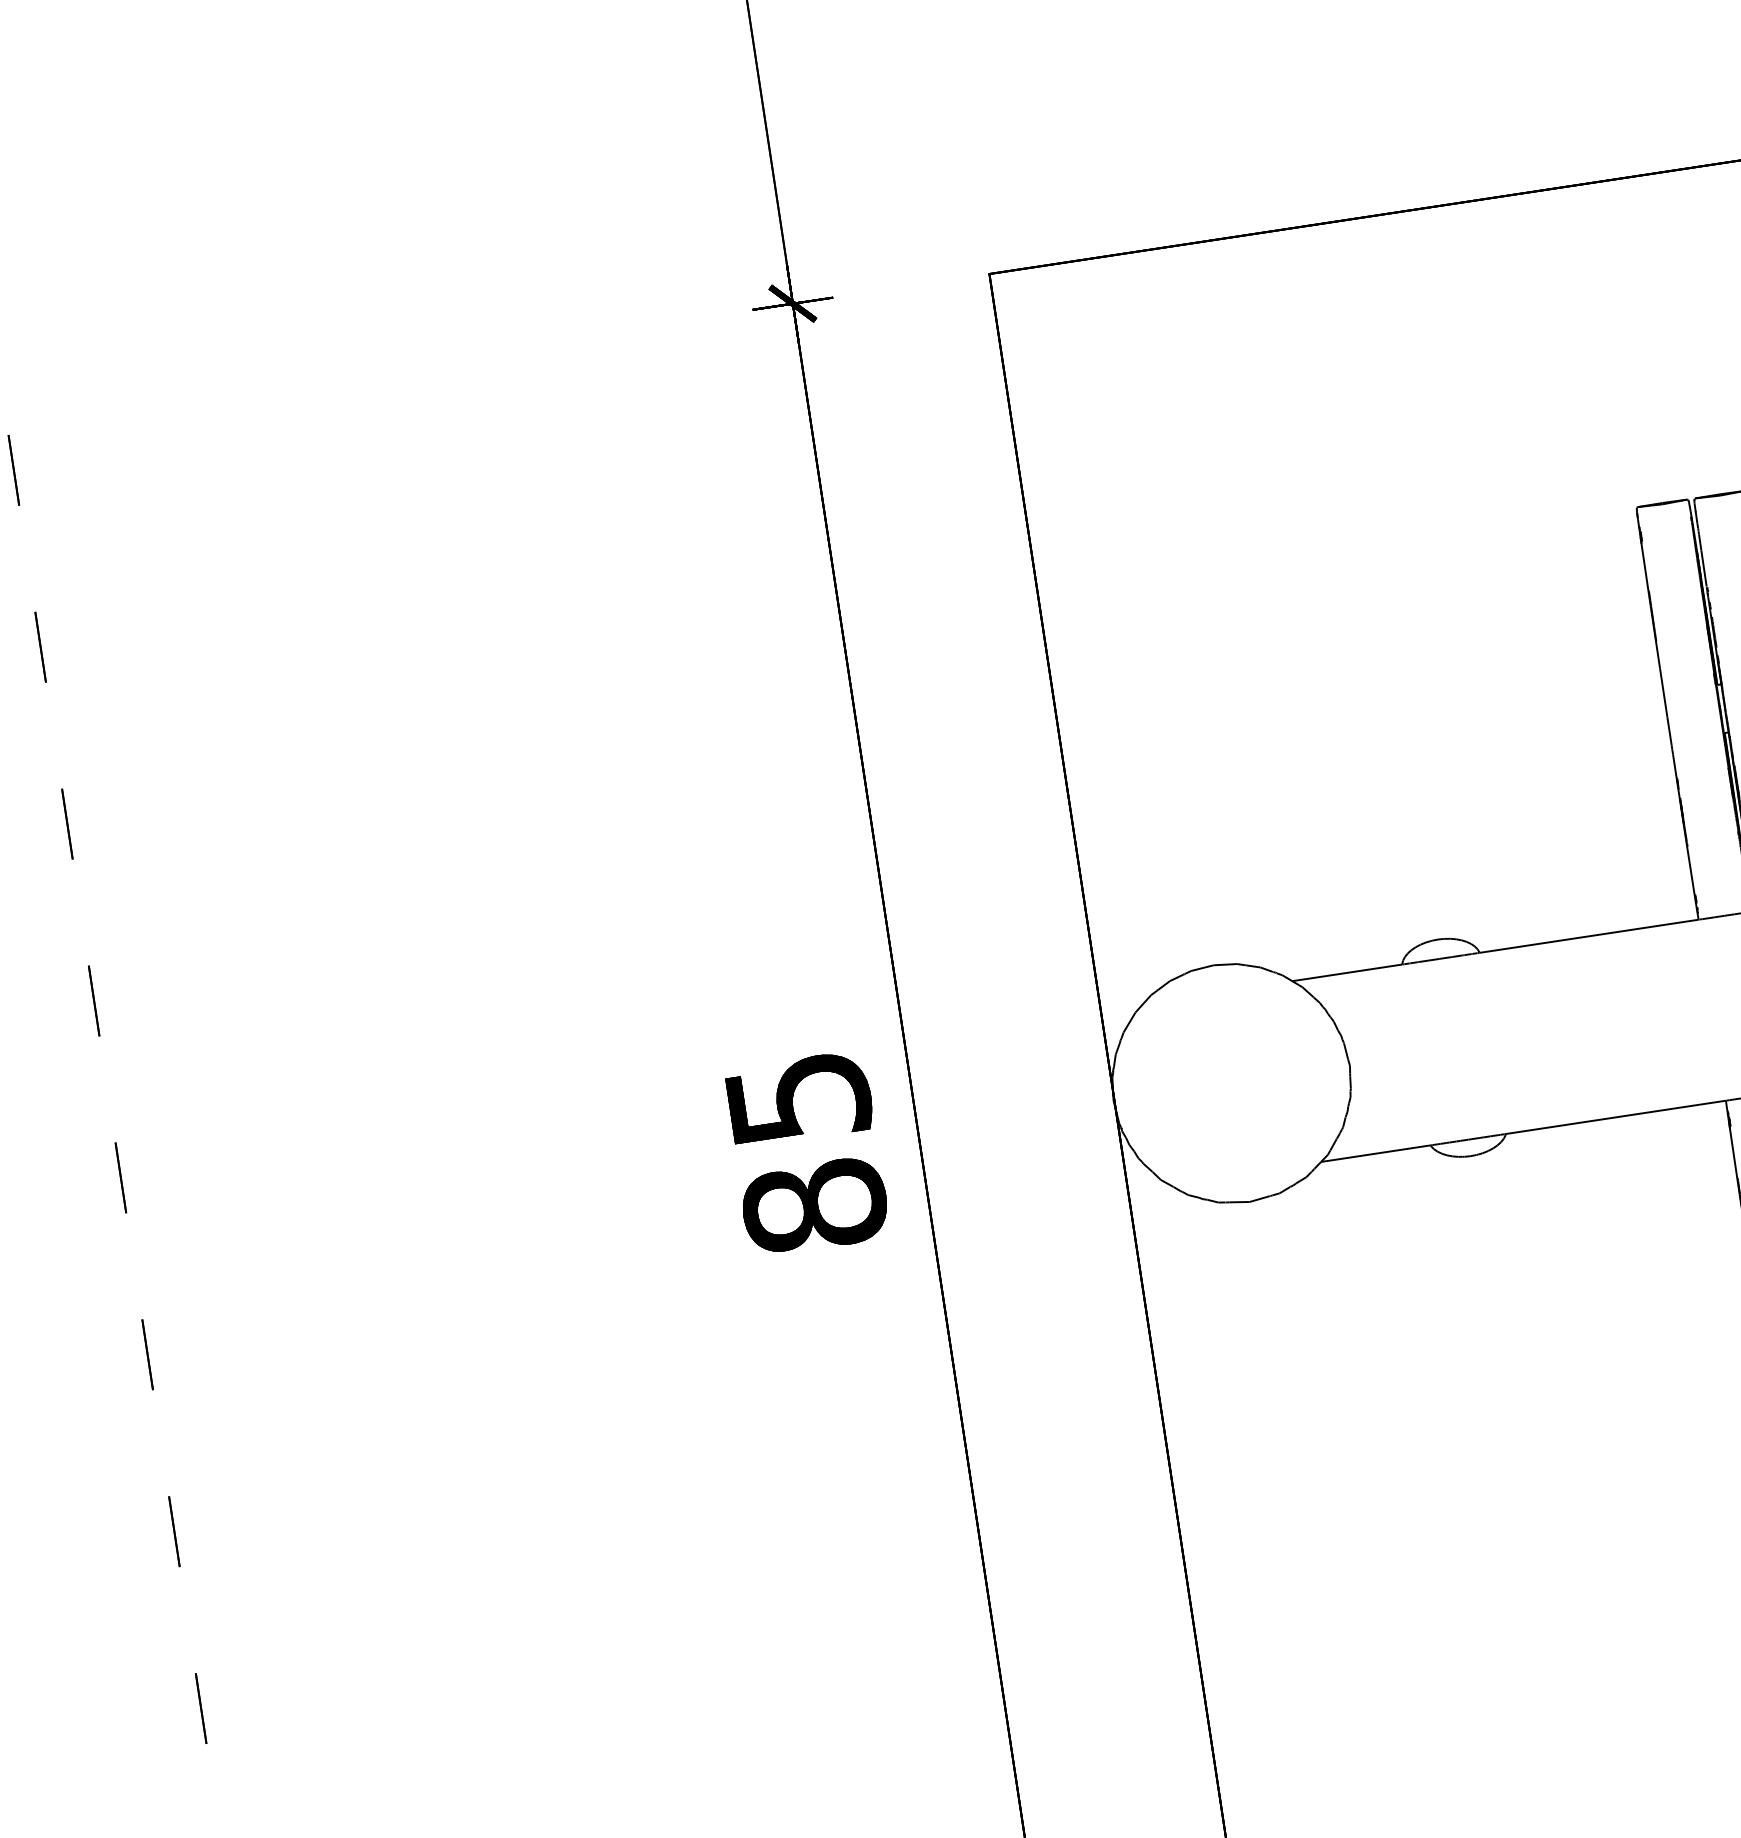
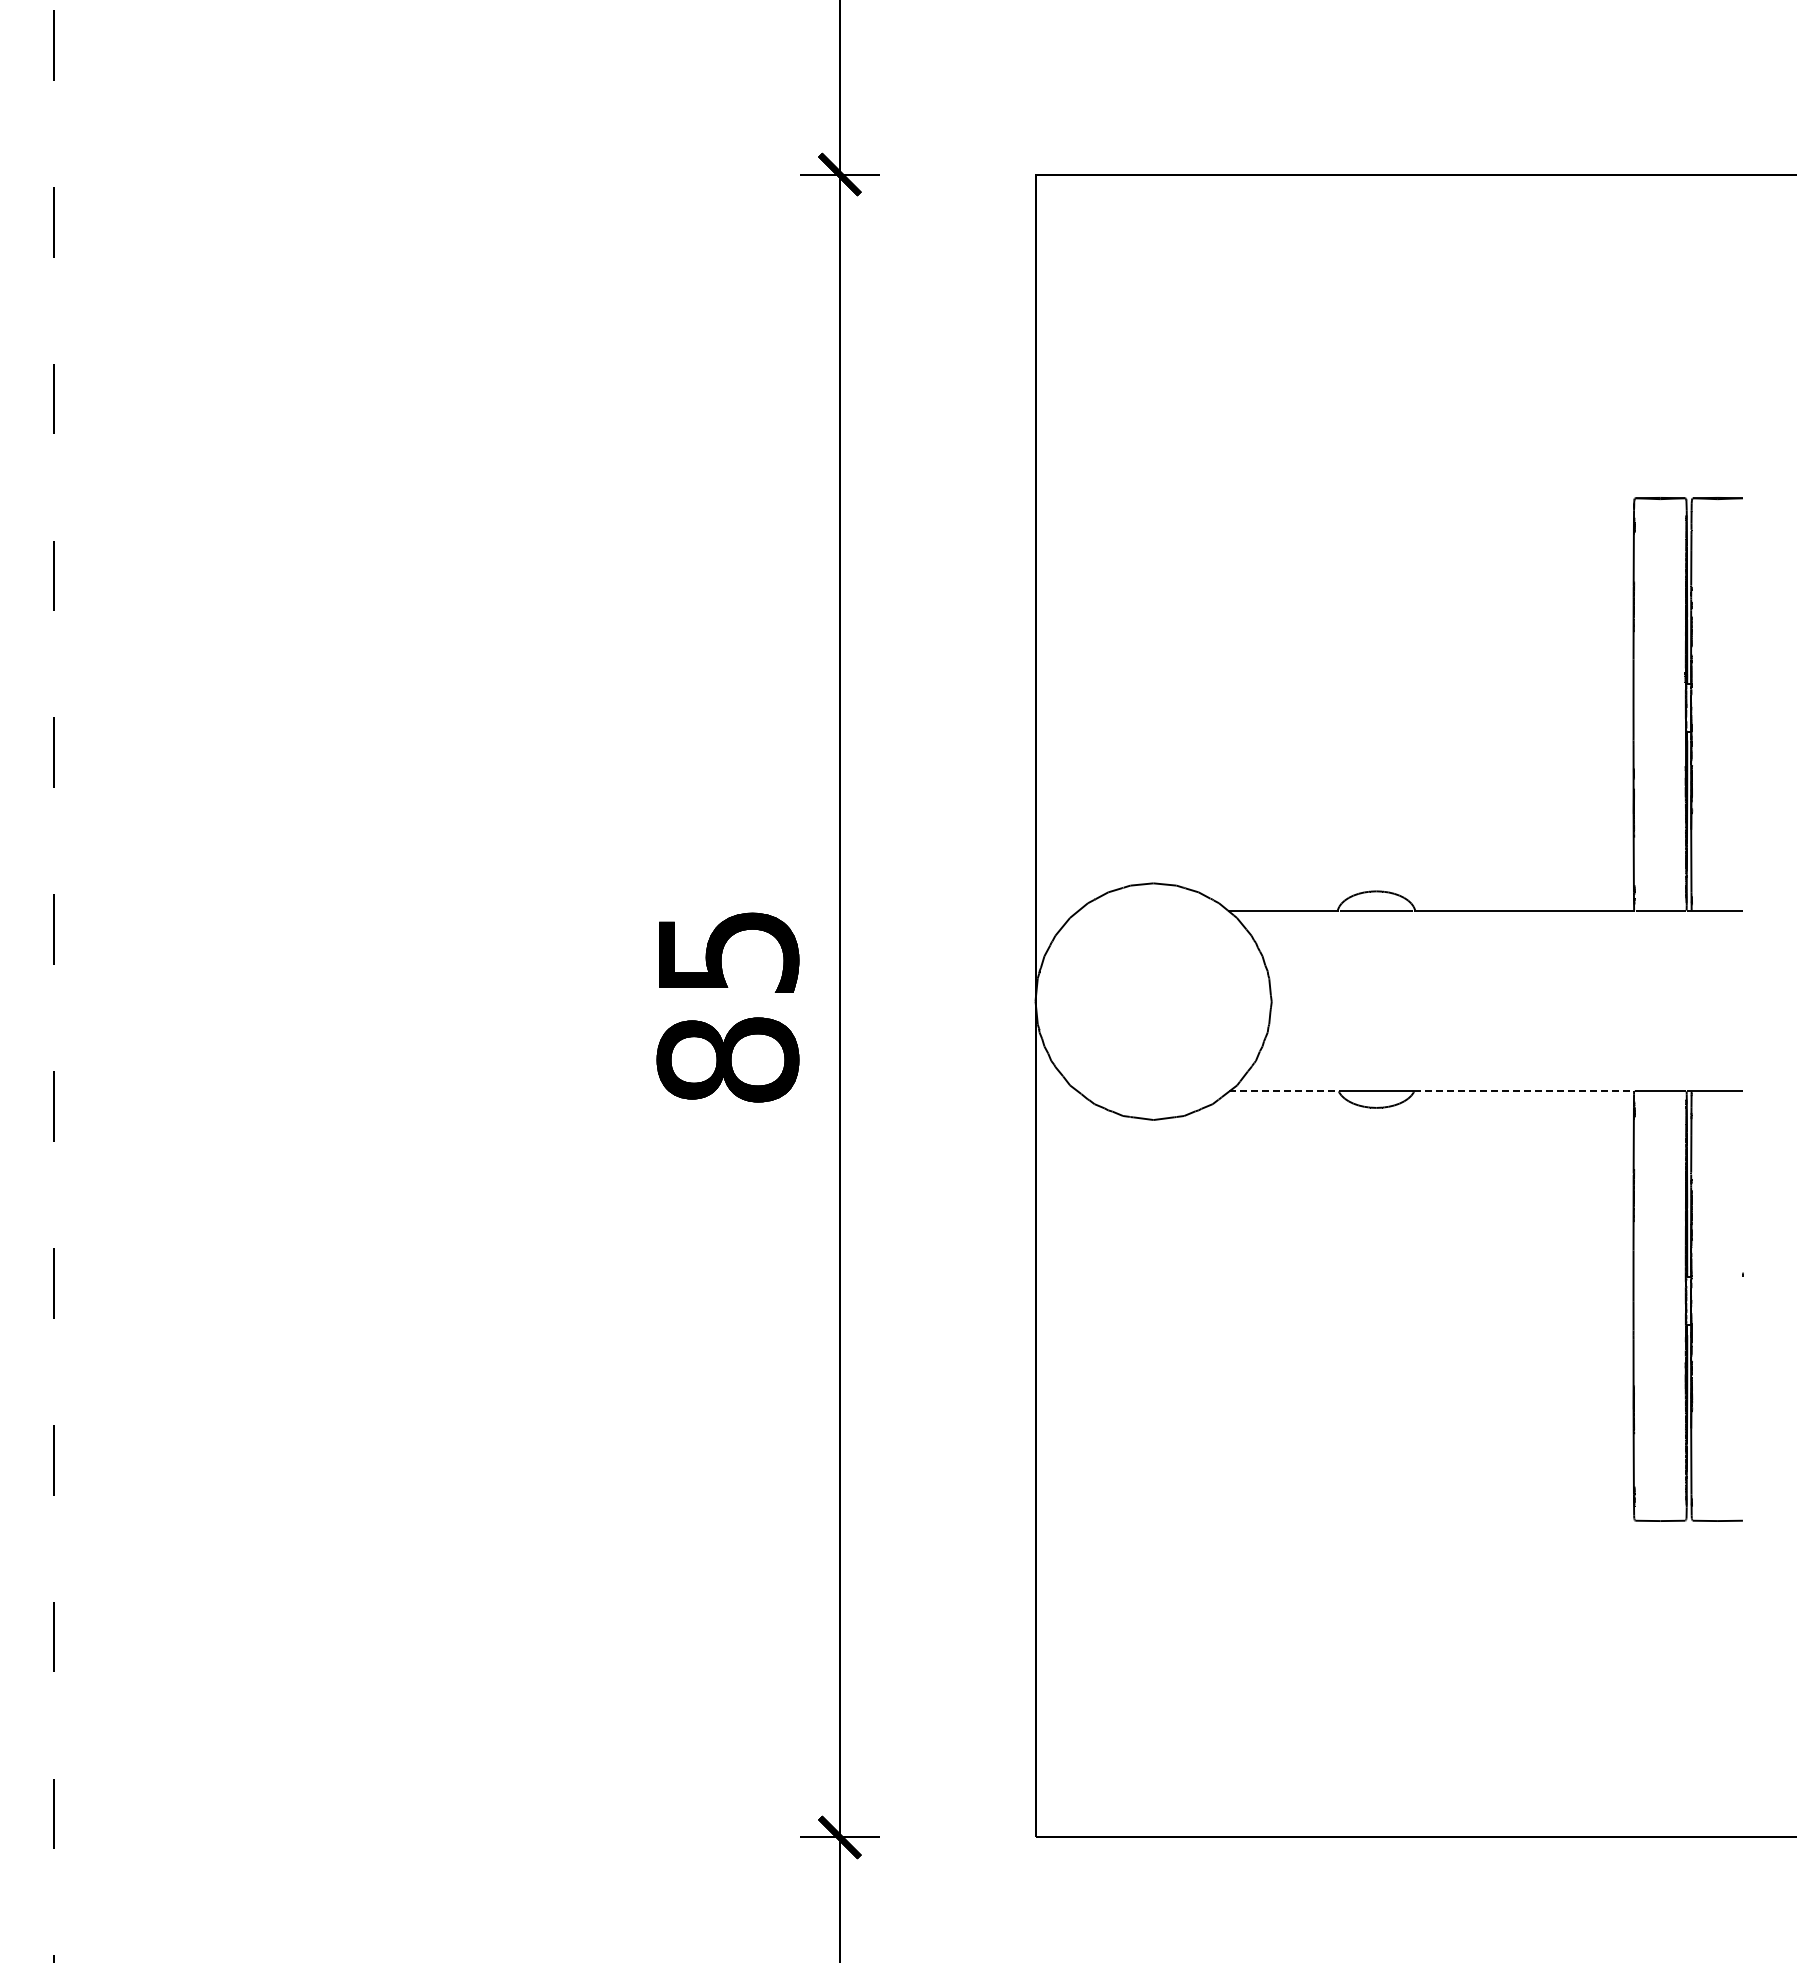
line: (1616, 1117) -> (1524, 1091), solid -> dashed
line: (1376, 1153) -> (1284, 1091), solid -> dashed

